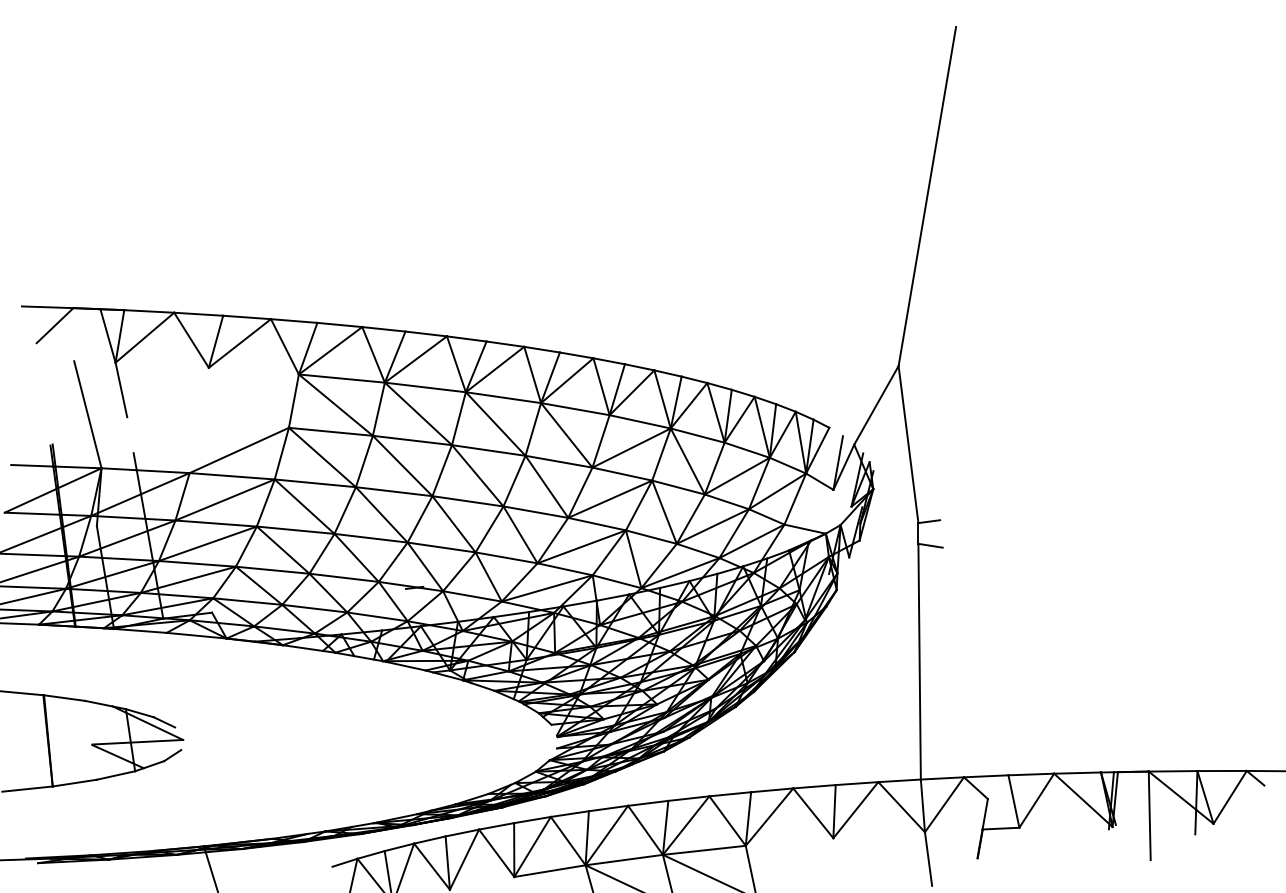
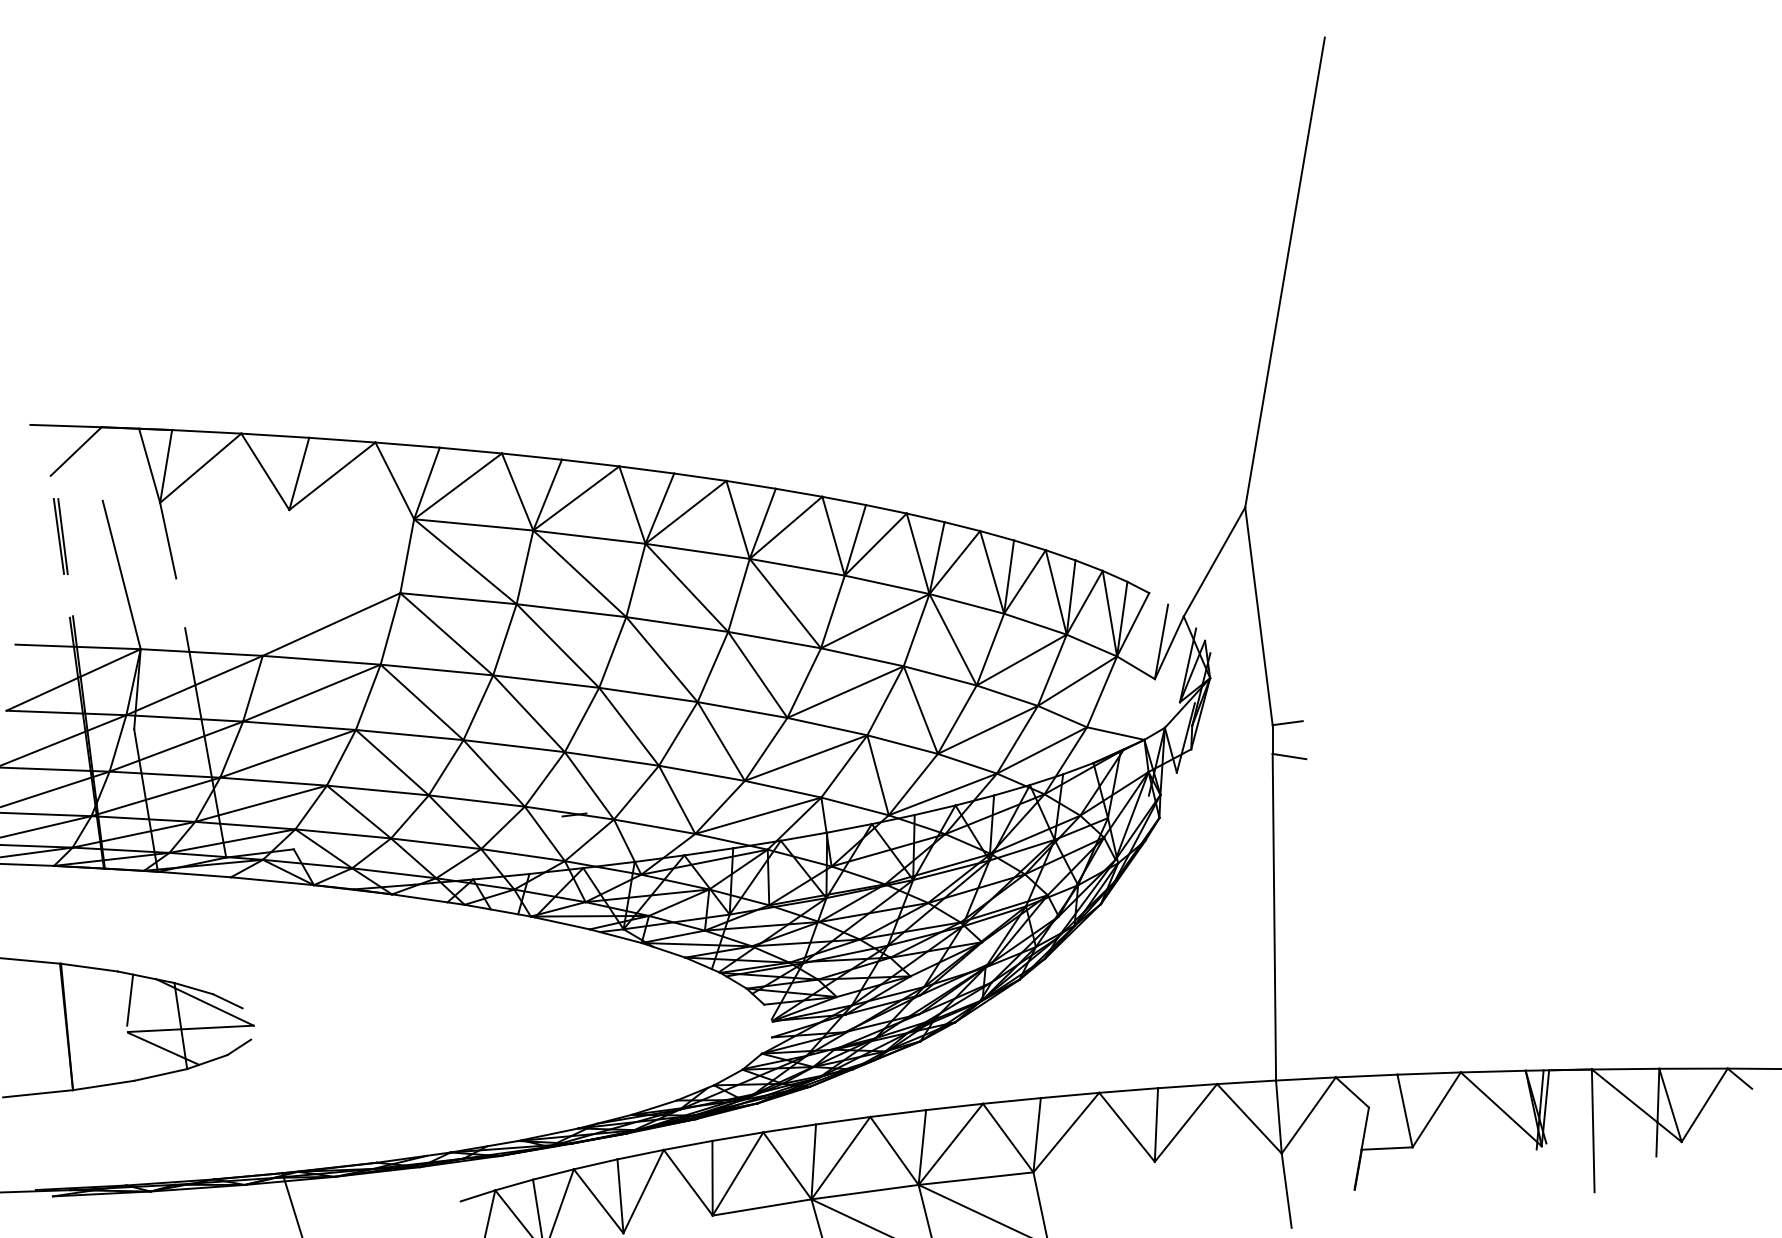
part: (43, 386) -> (60, 535), added
line: (93, 721) -> (129, 1000), added

